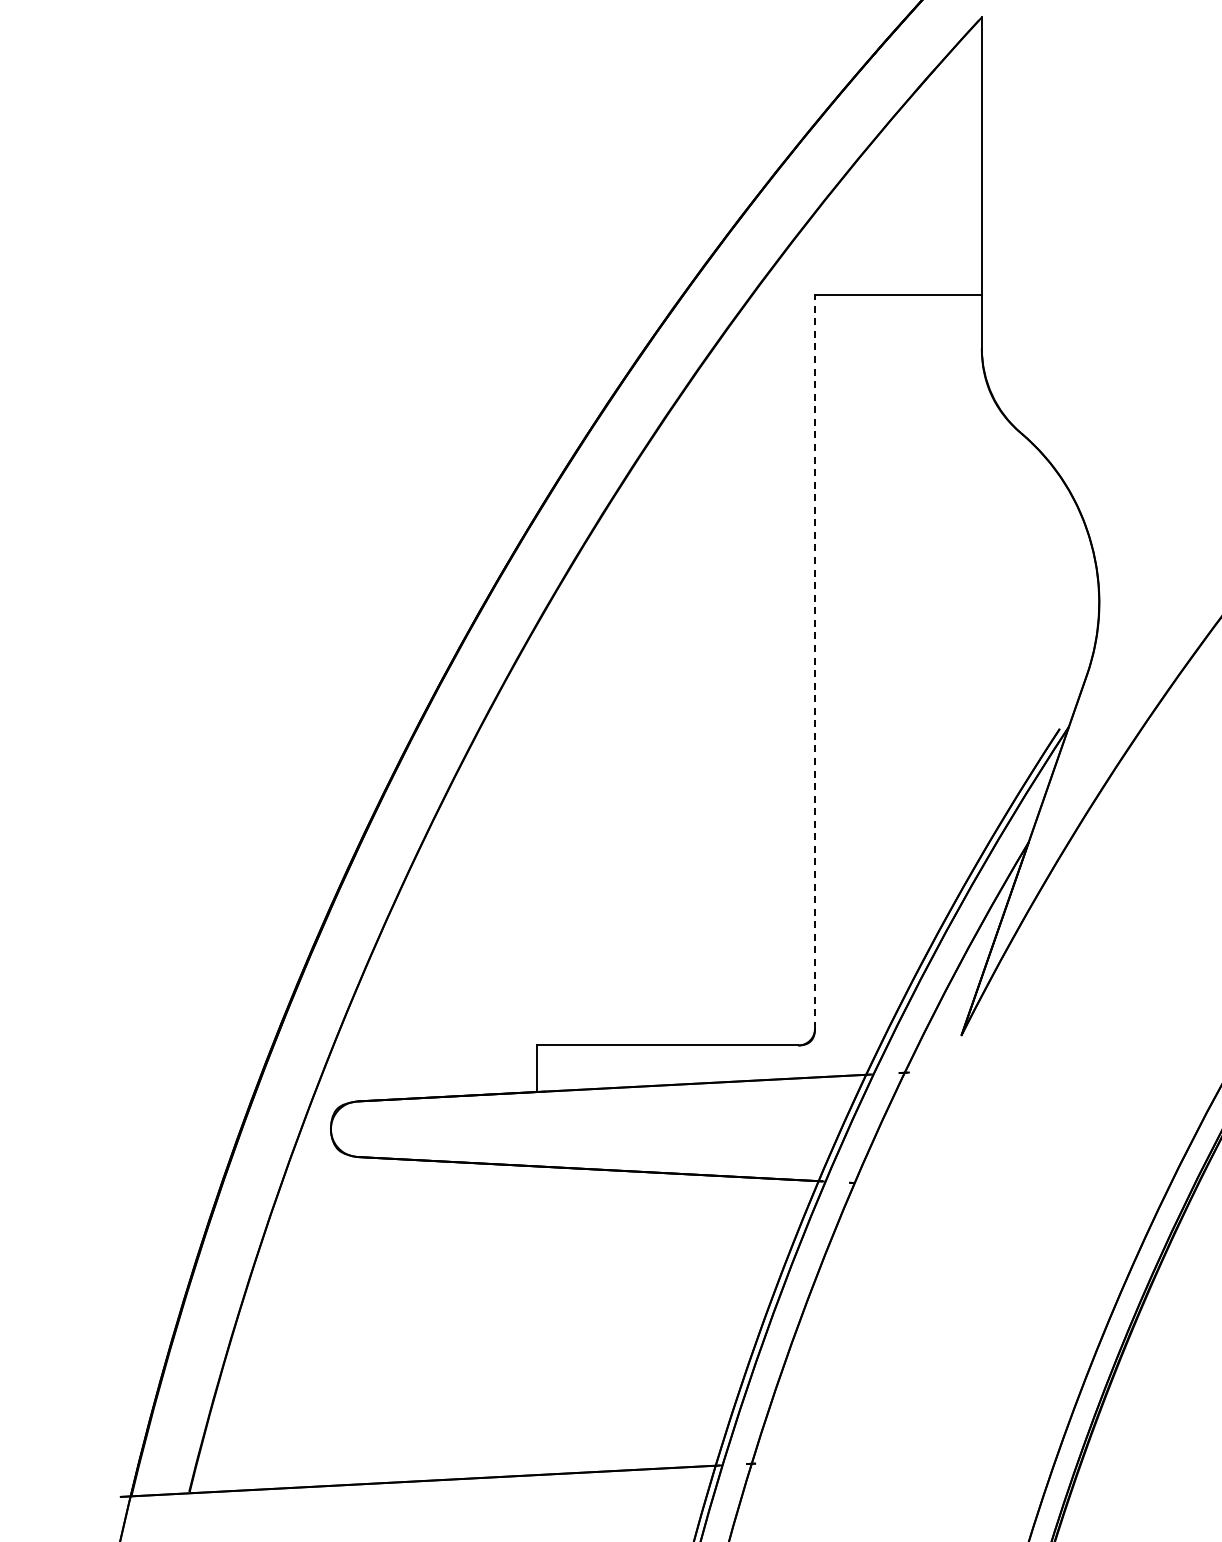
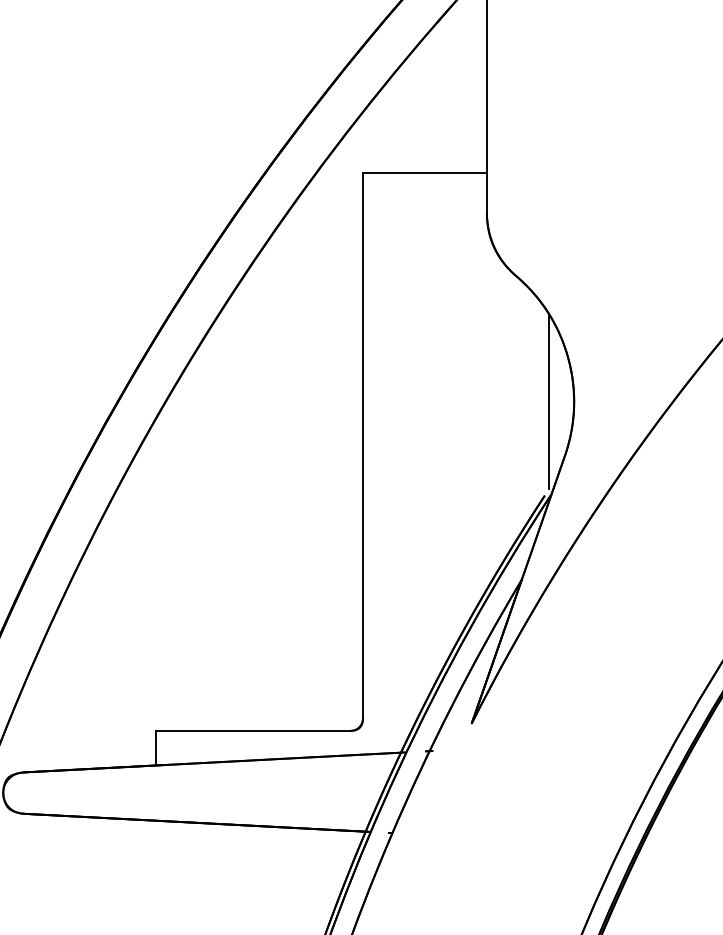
line: (1065, 602) -> (549, 401), added
line: (815, 661) -> (363, 445), dashed -> solid

